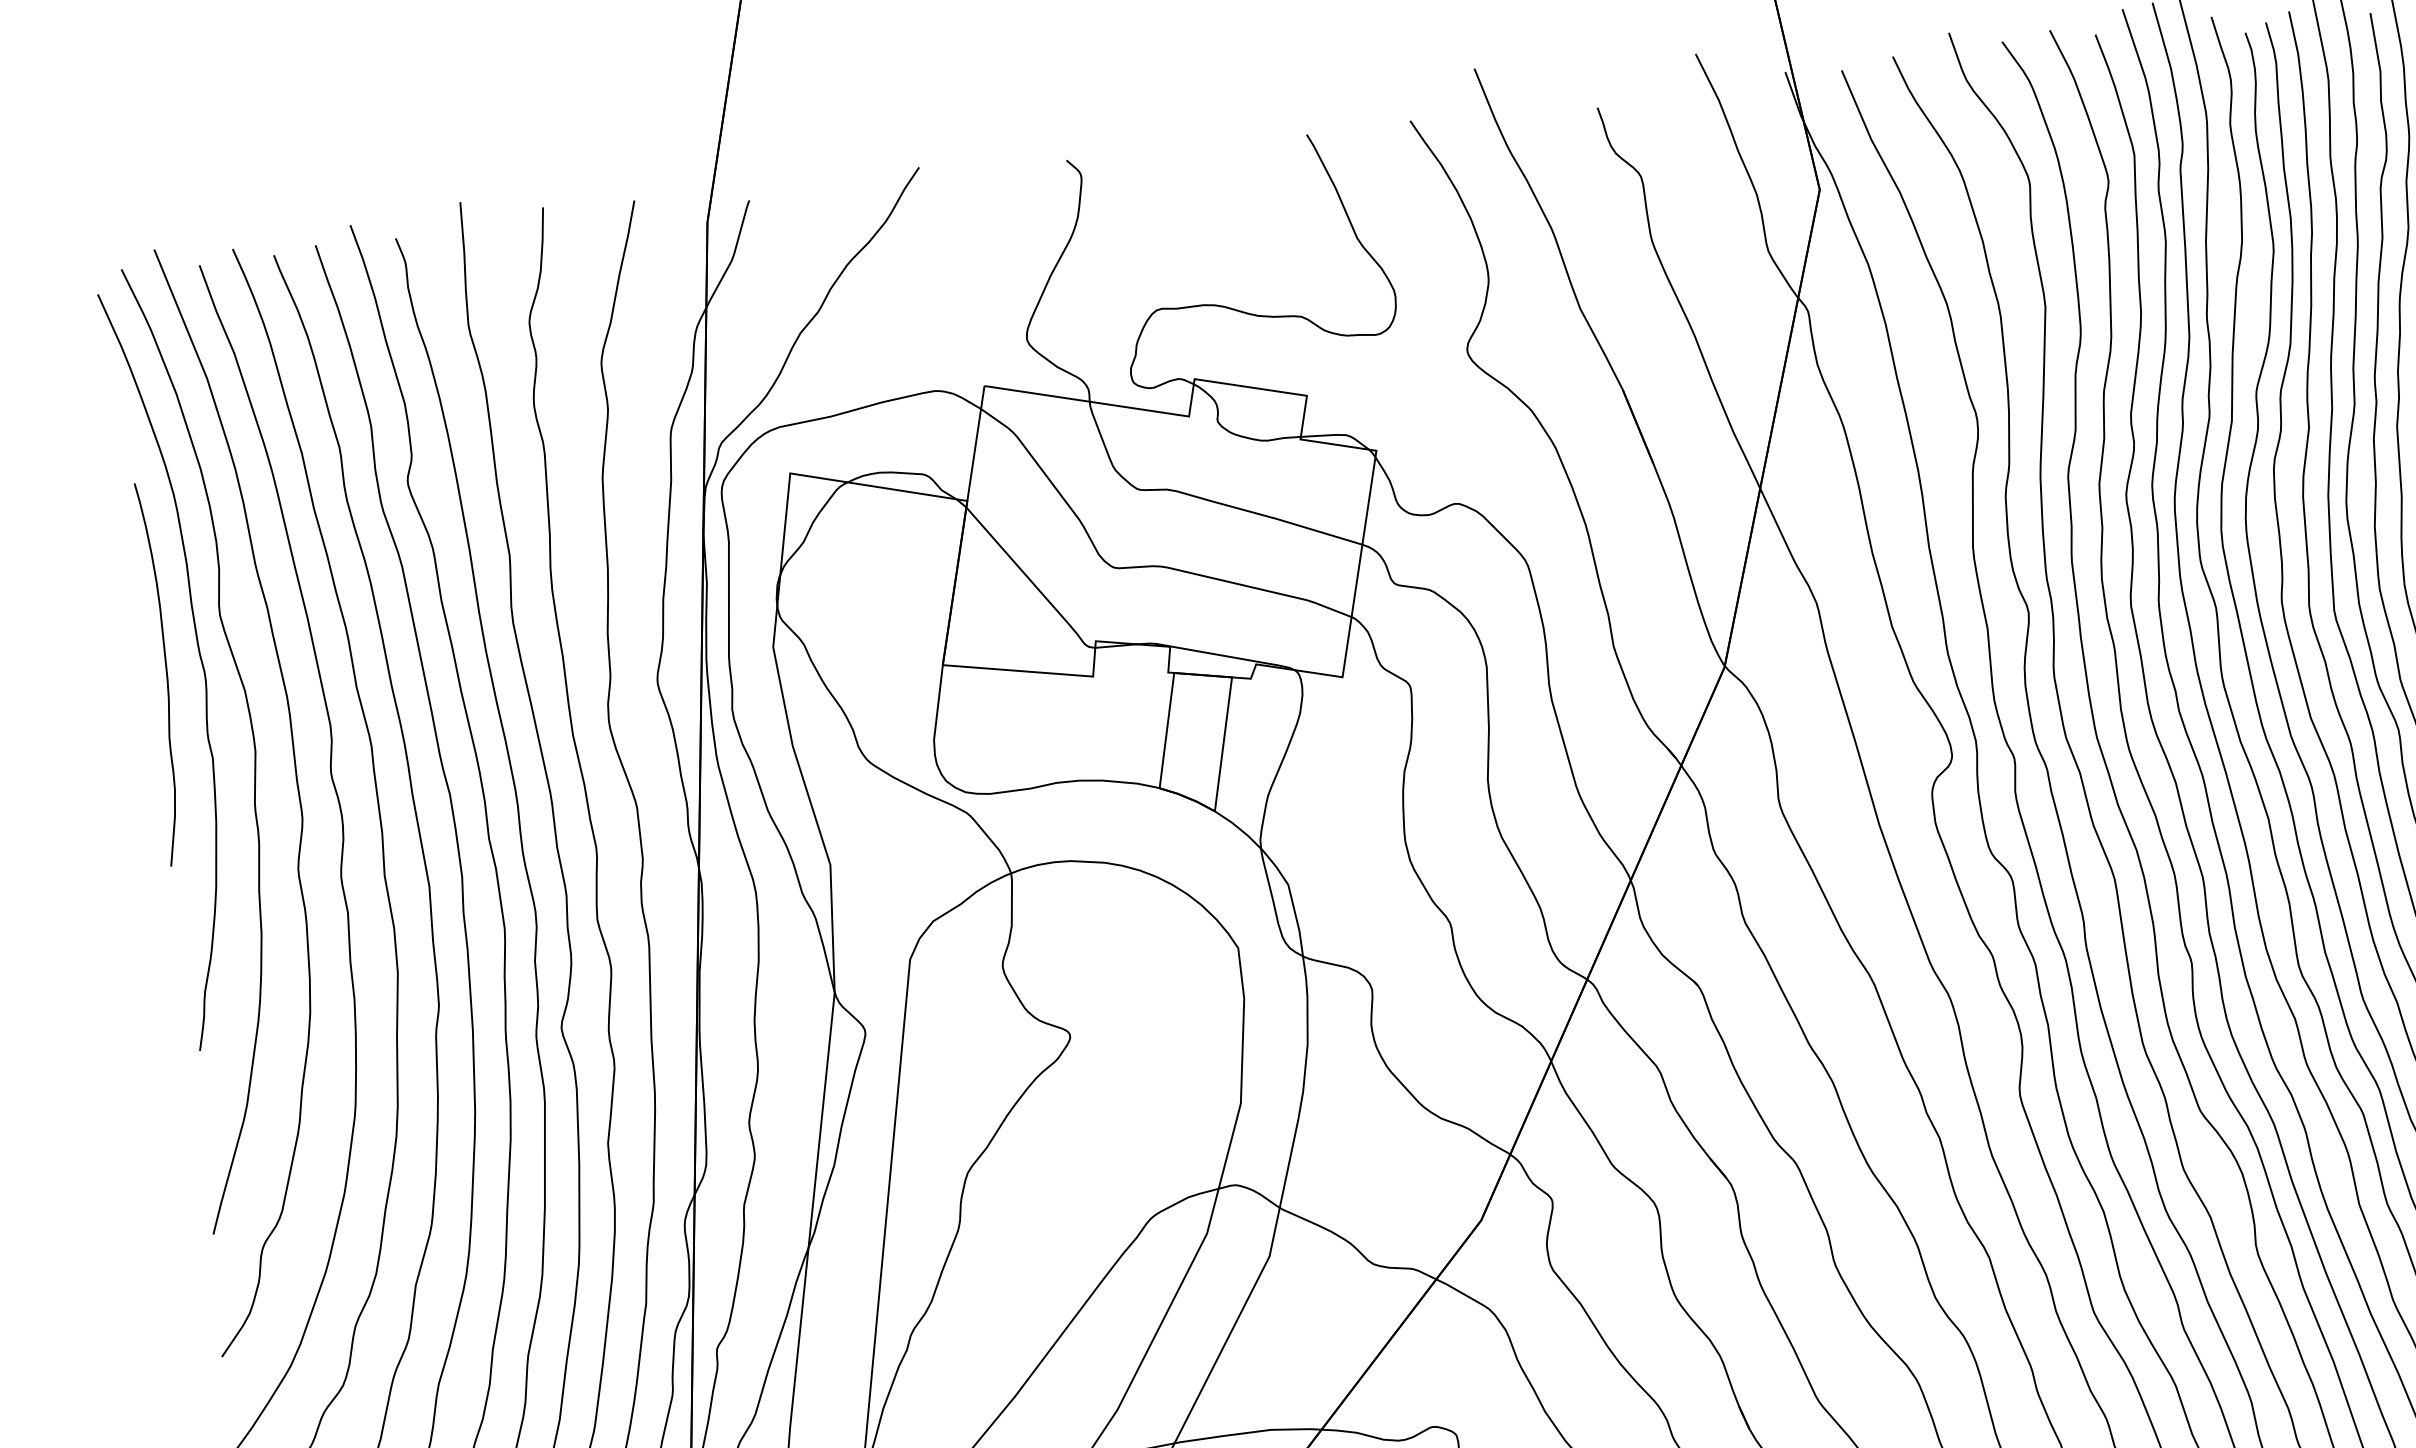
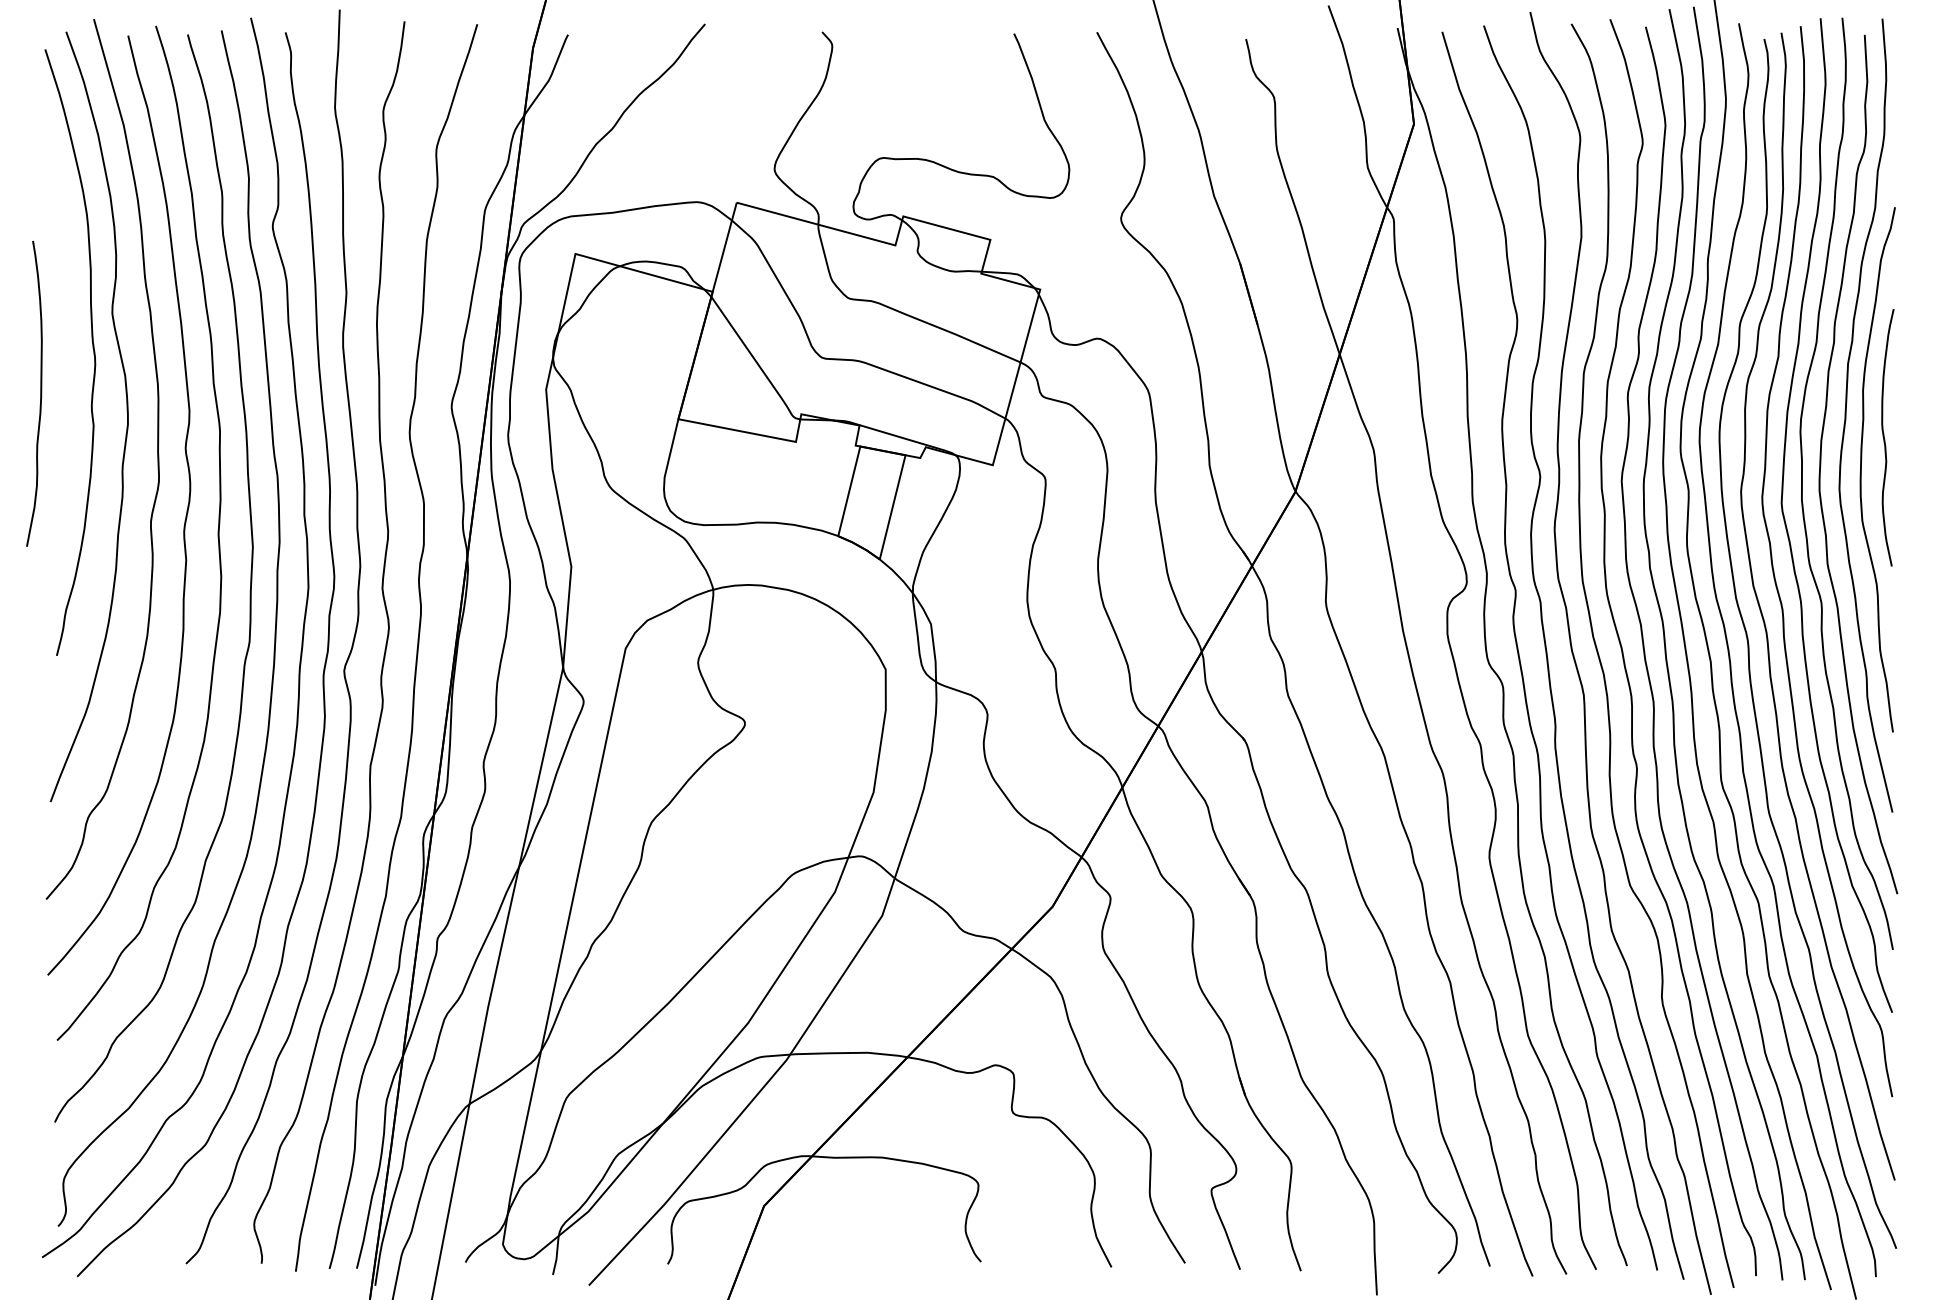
curve: (166, 673) -> (40, 393), moved

